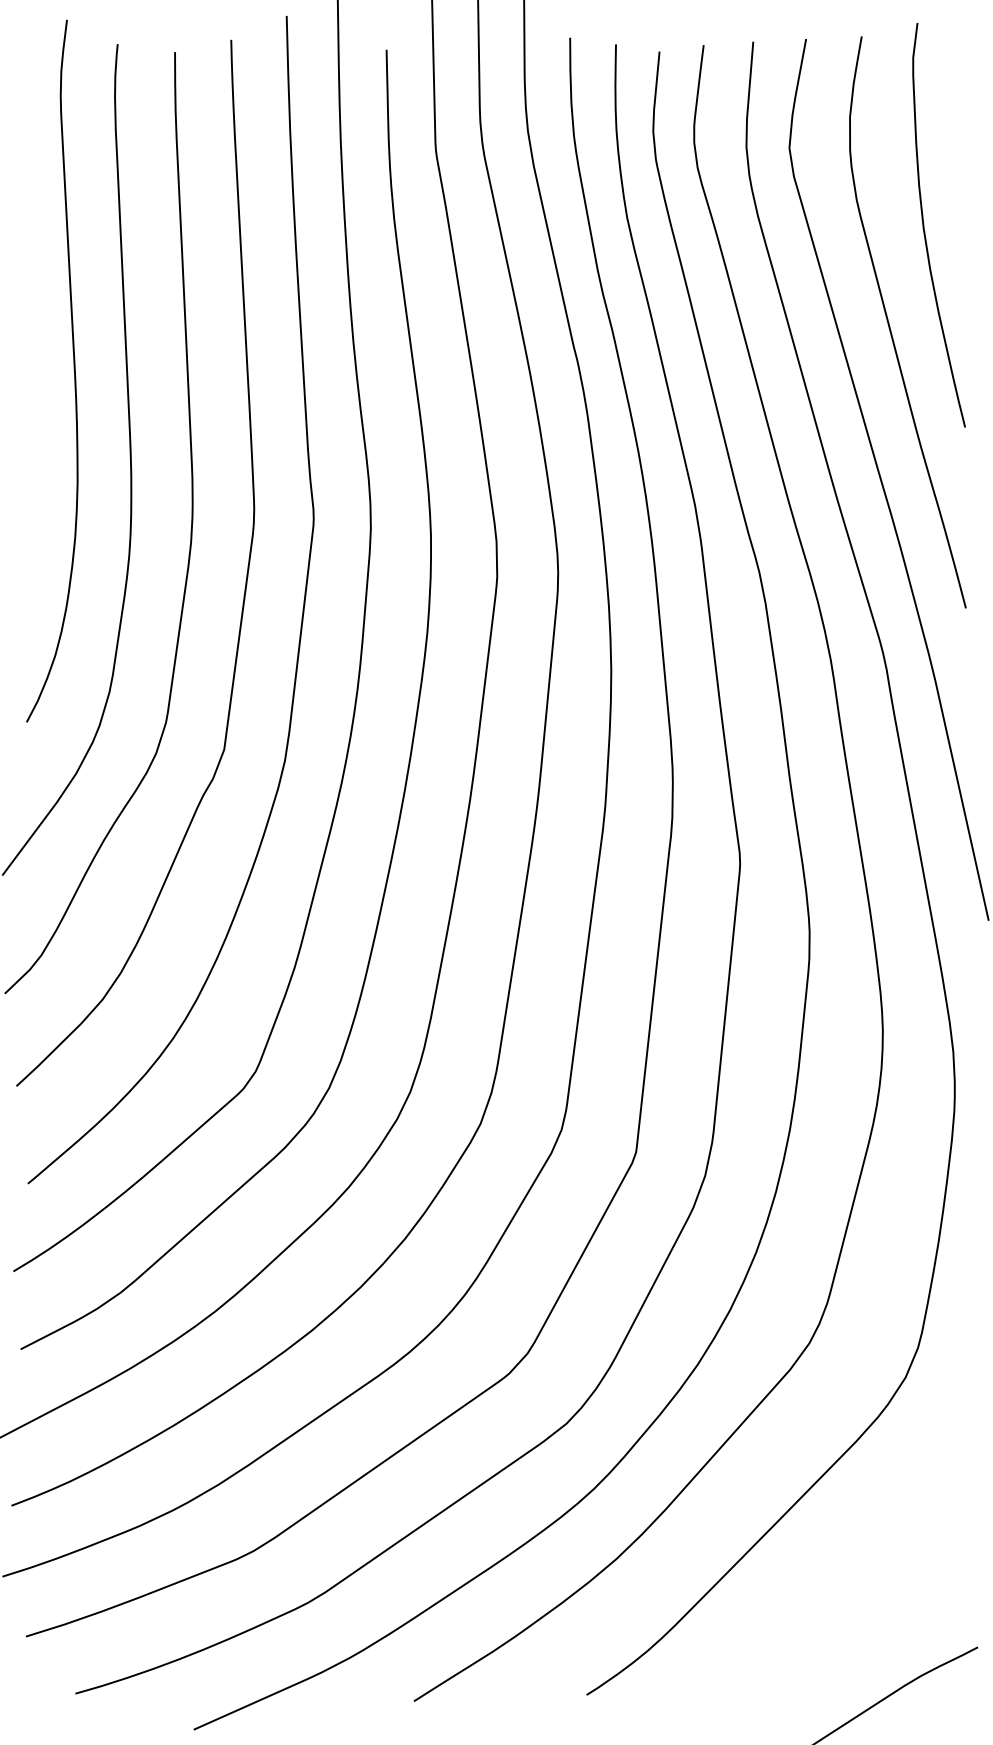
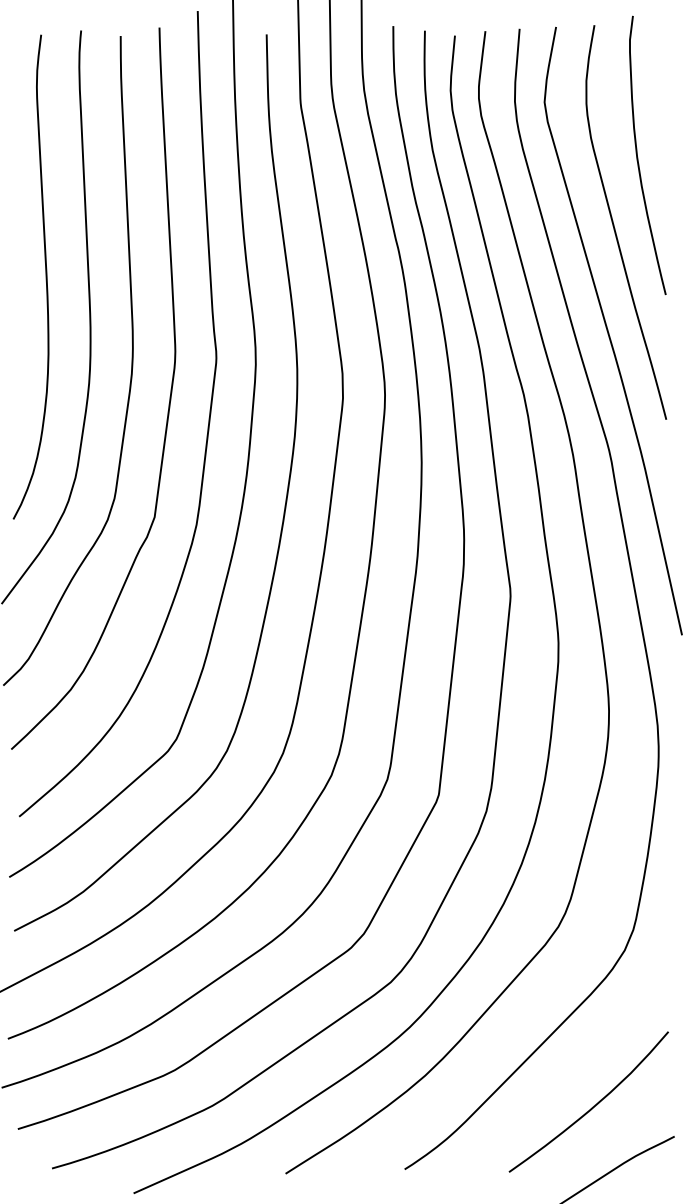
curve: (73, 370) -> (45, 276), moved
curve: (858, 1603) -> (592, 1106), added

